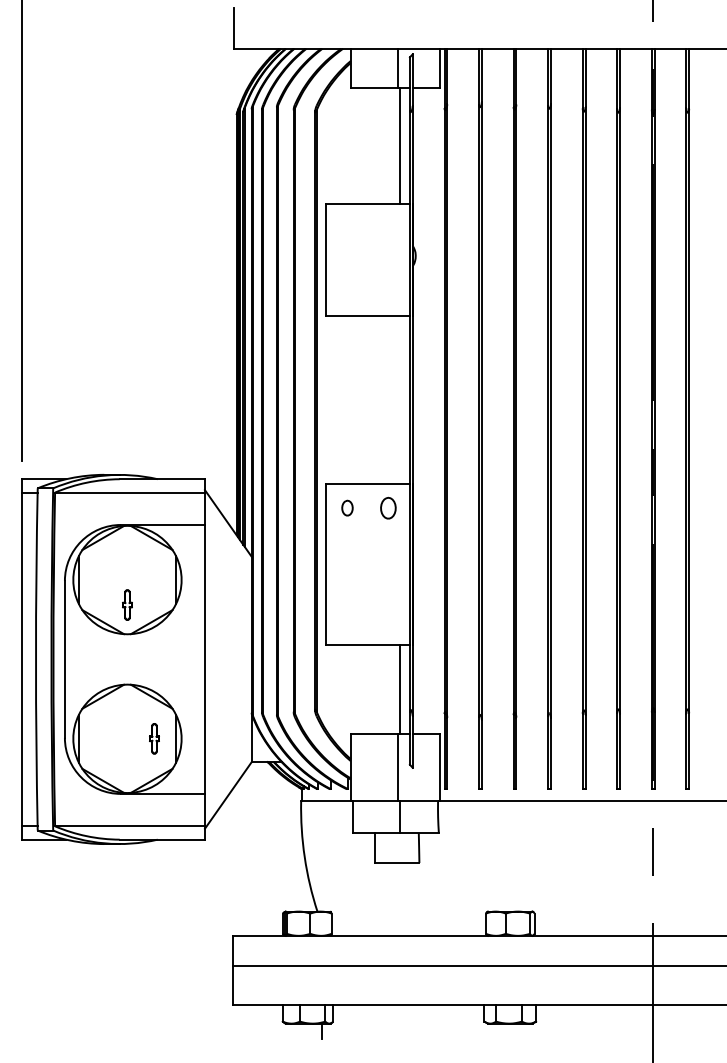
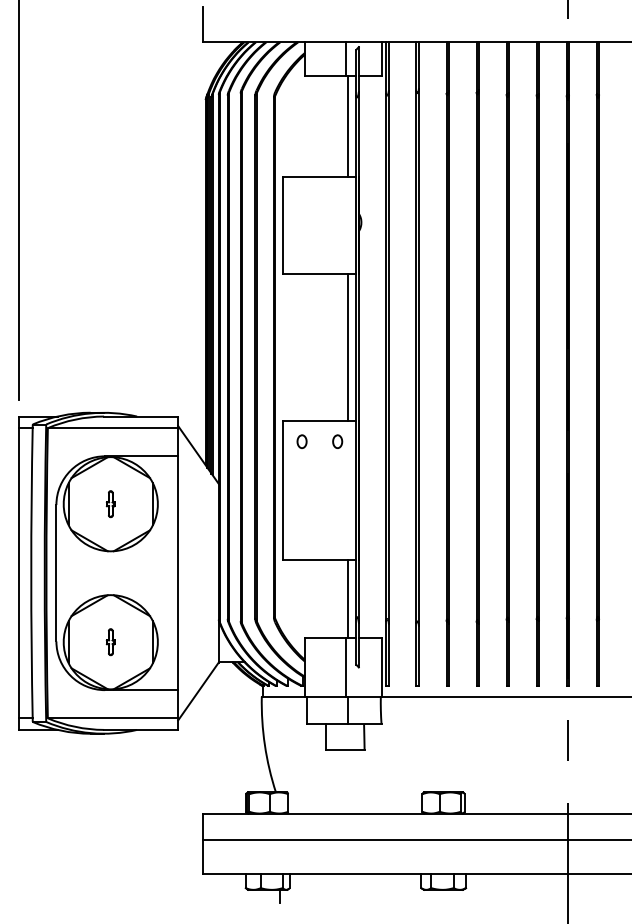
line: (400, 399) -> (348, 347), added
part: (388, 507) -> (337, 441), size x0.71
part: (127, 604) -> (110, 503), moved
part: (154, 738) -> (110, 641), moved

